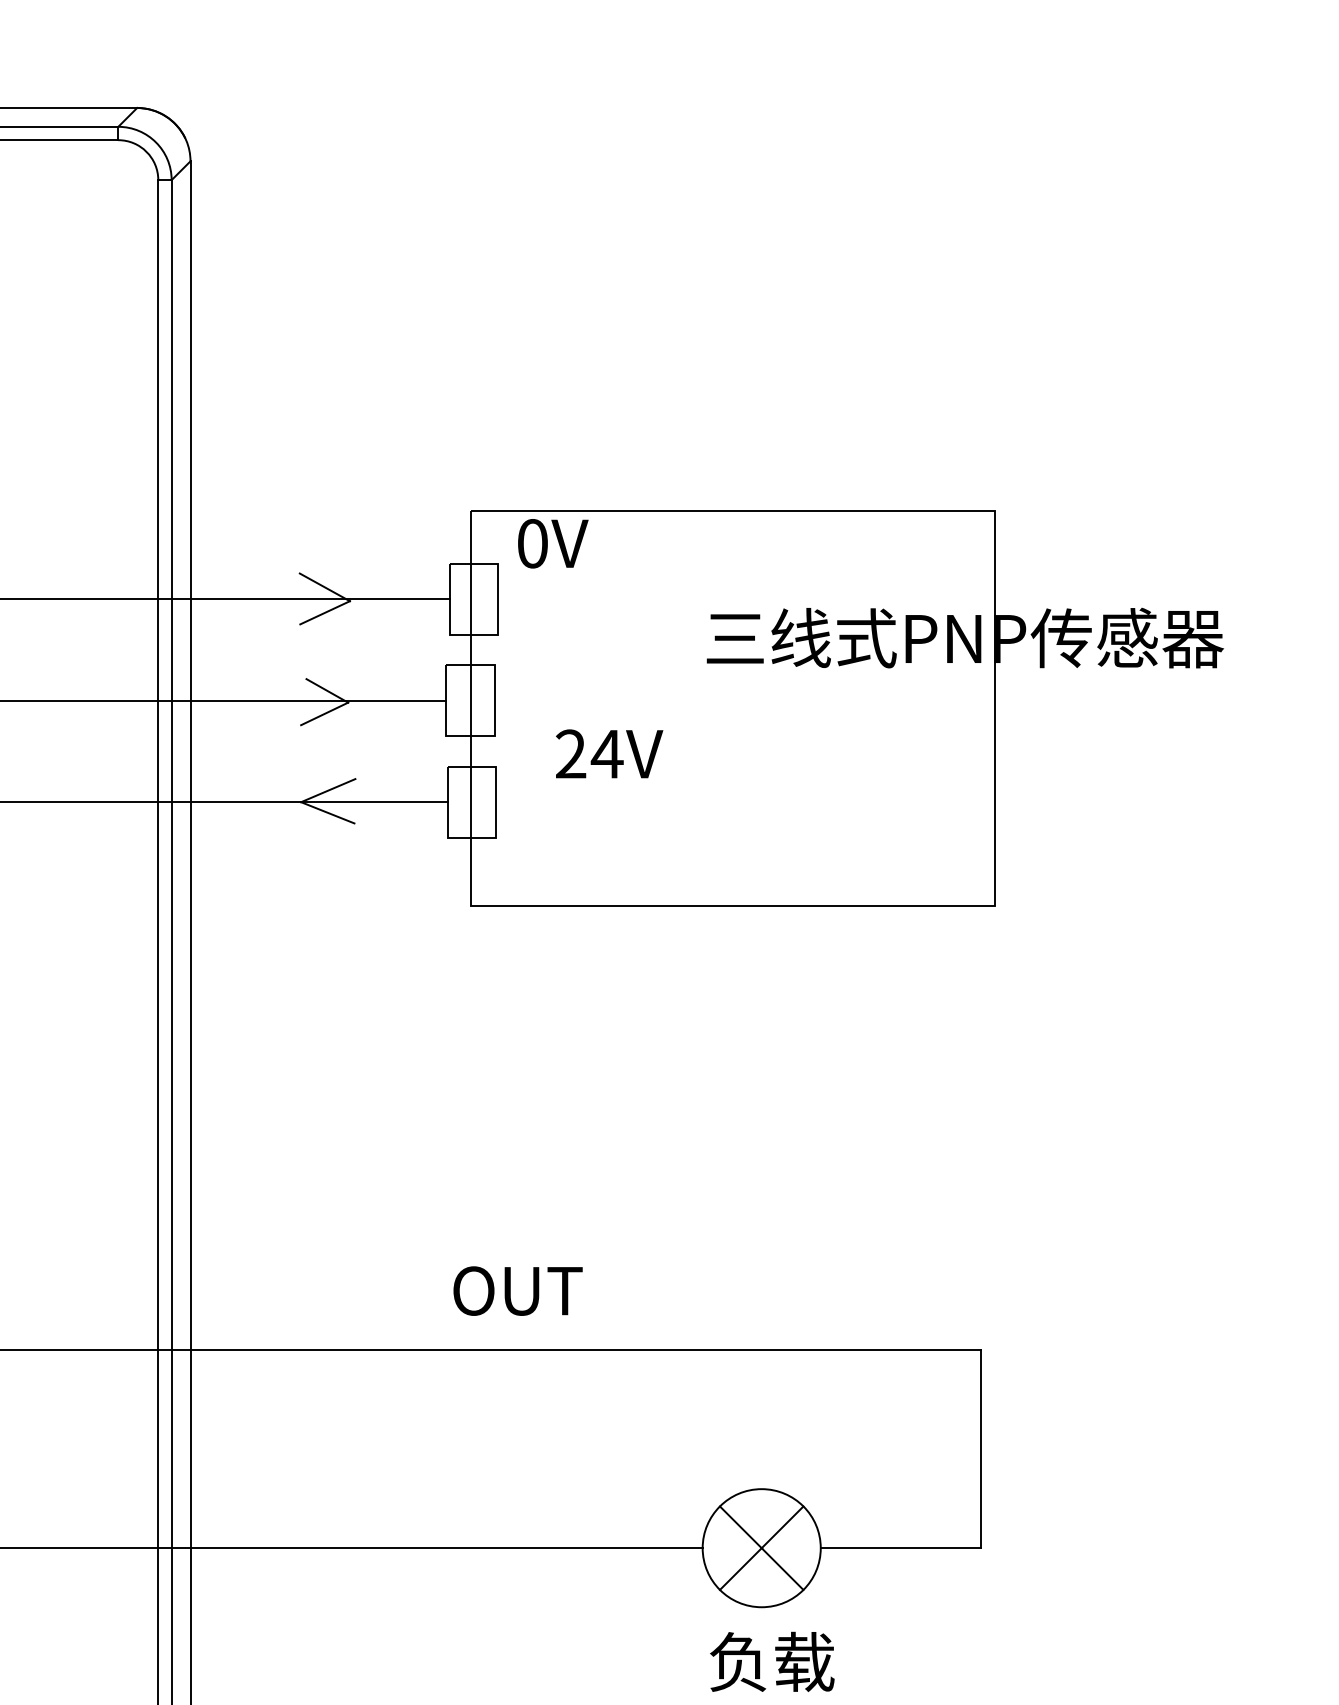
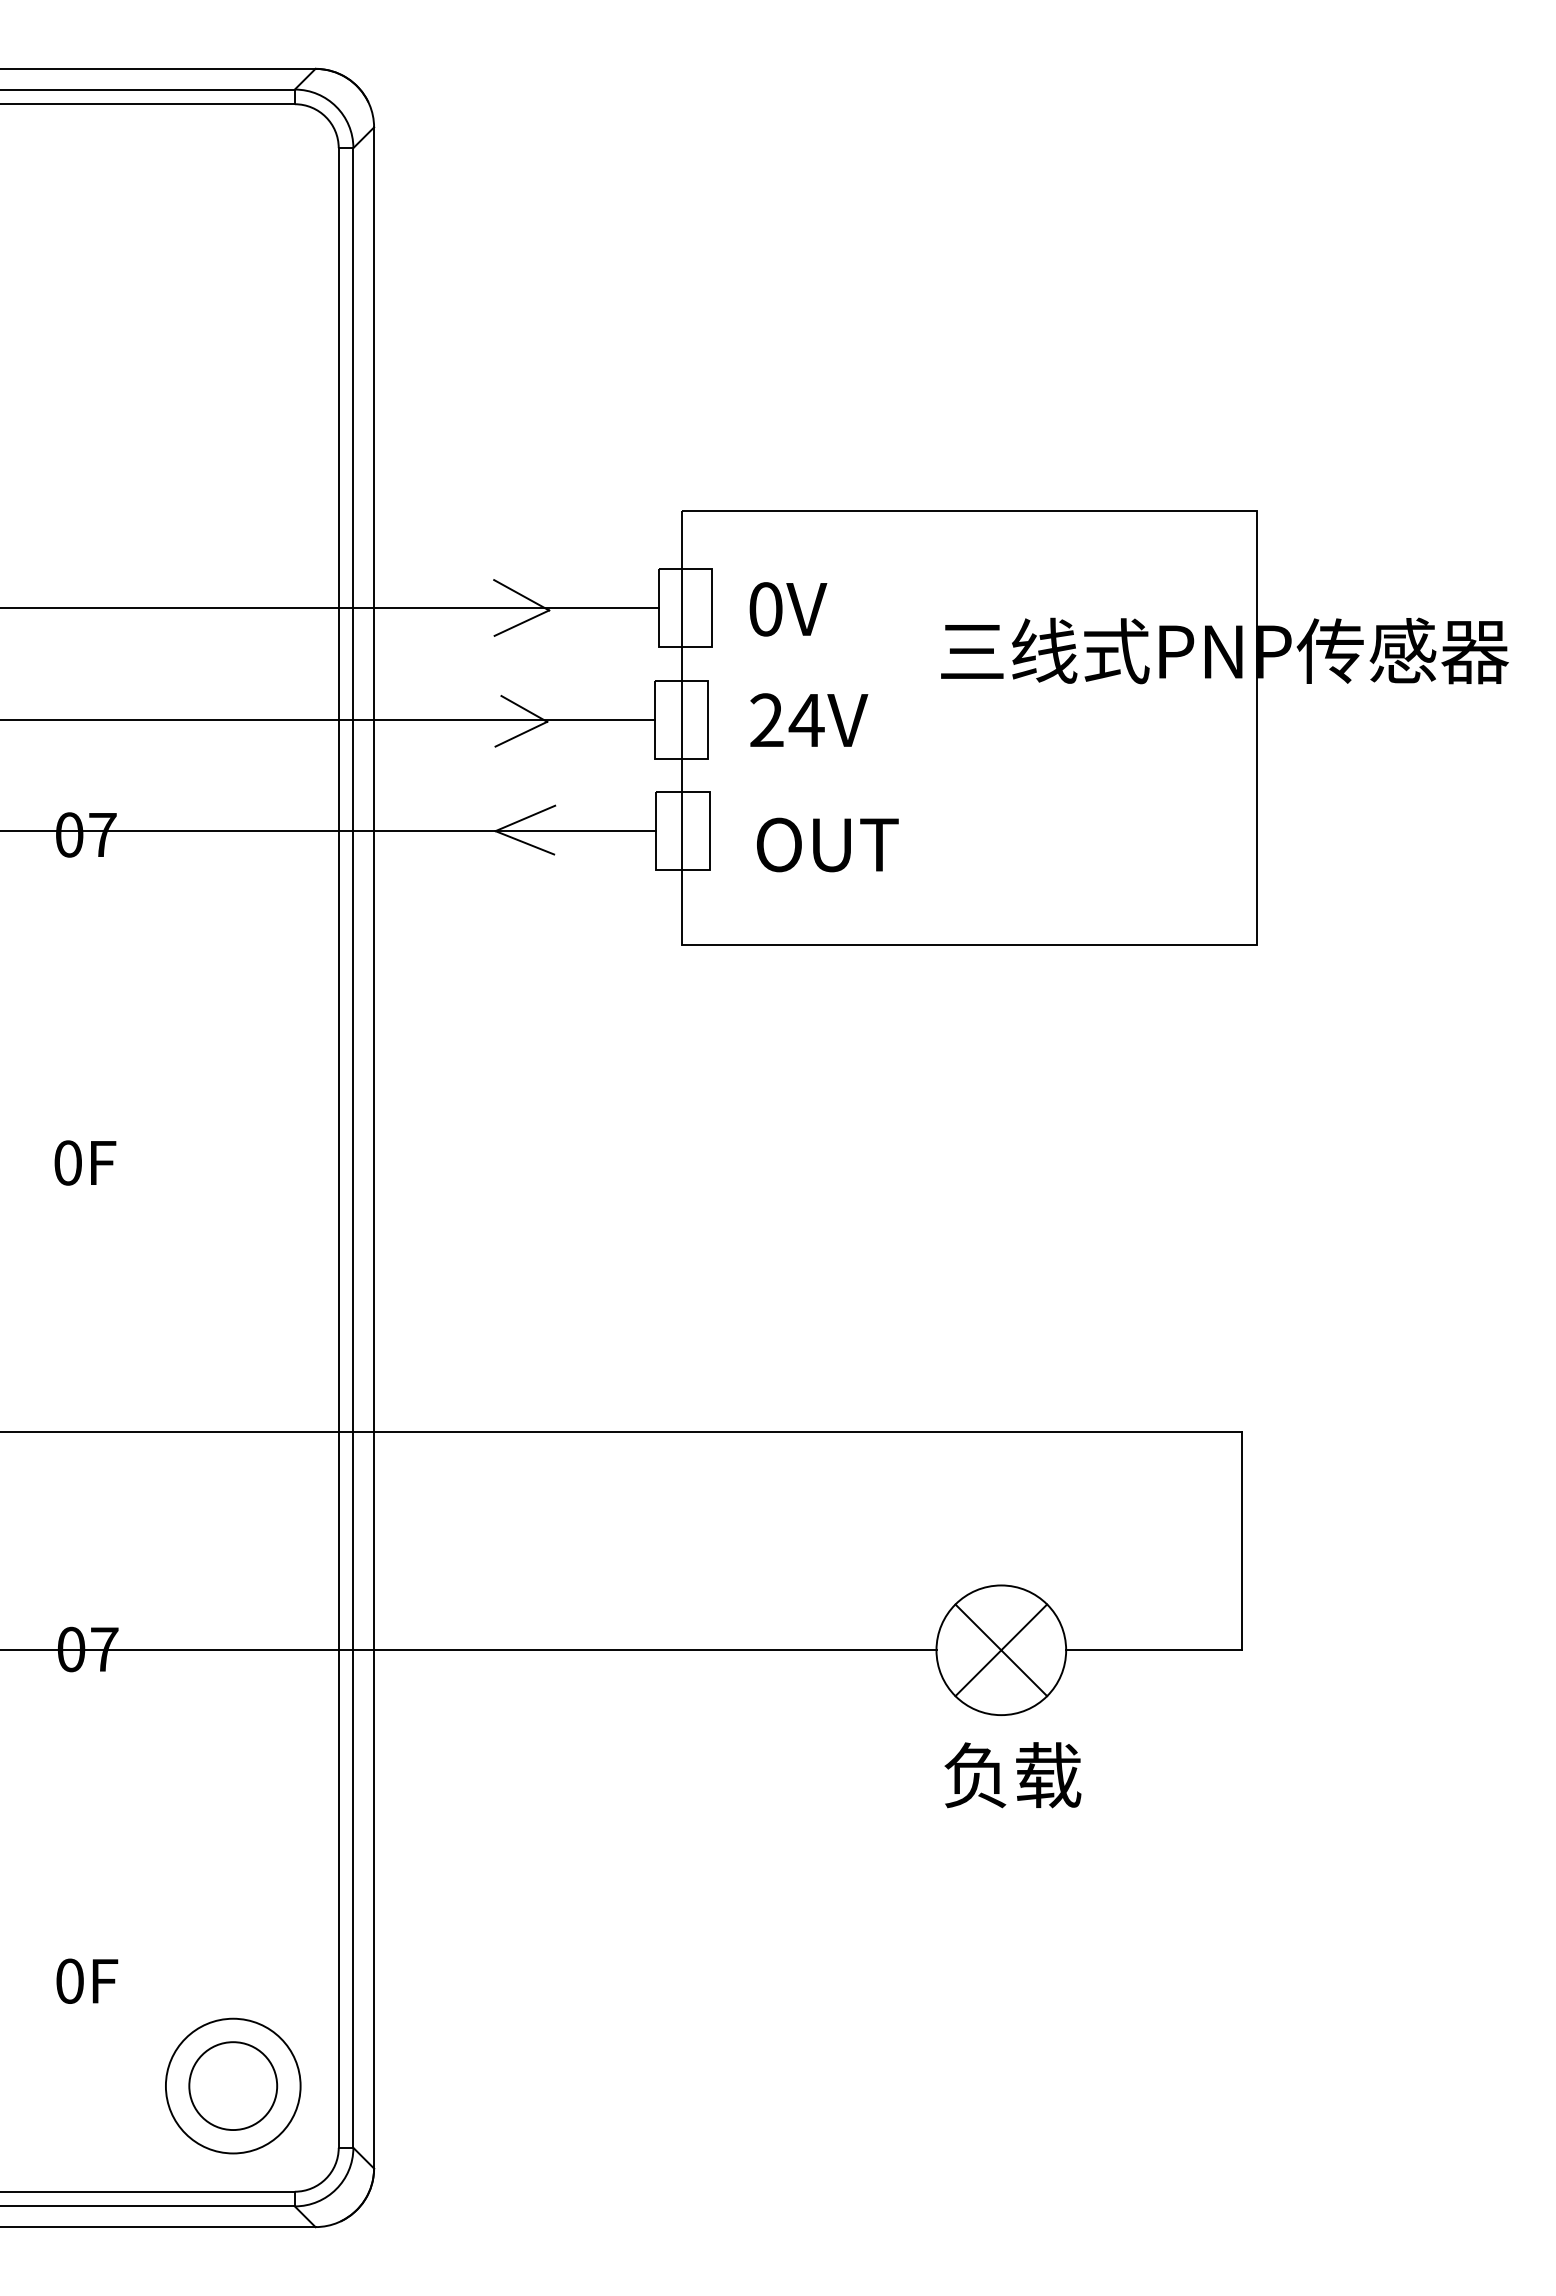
text: (553, 543) -> (788, 609), moved
text: (609, 753) -> (809, 719), moved
text: (517, 1290) -> (827, 844), moved

